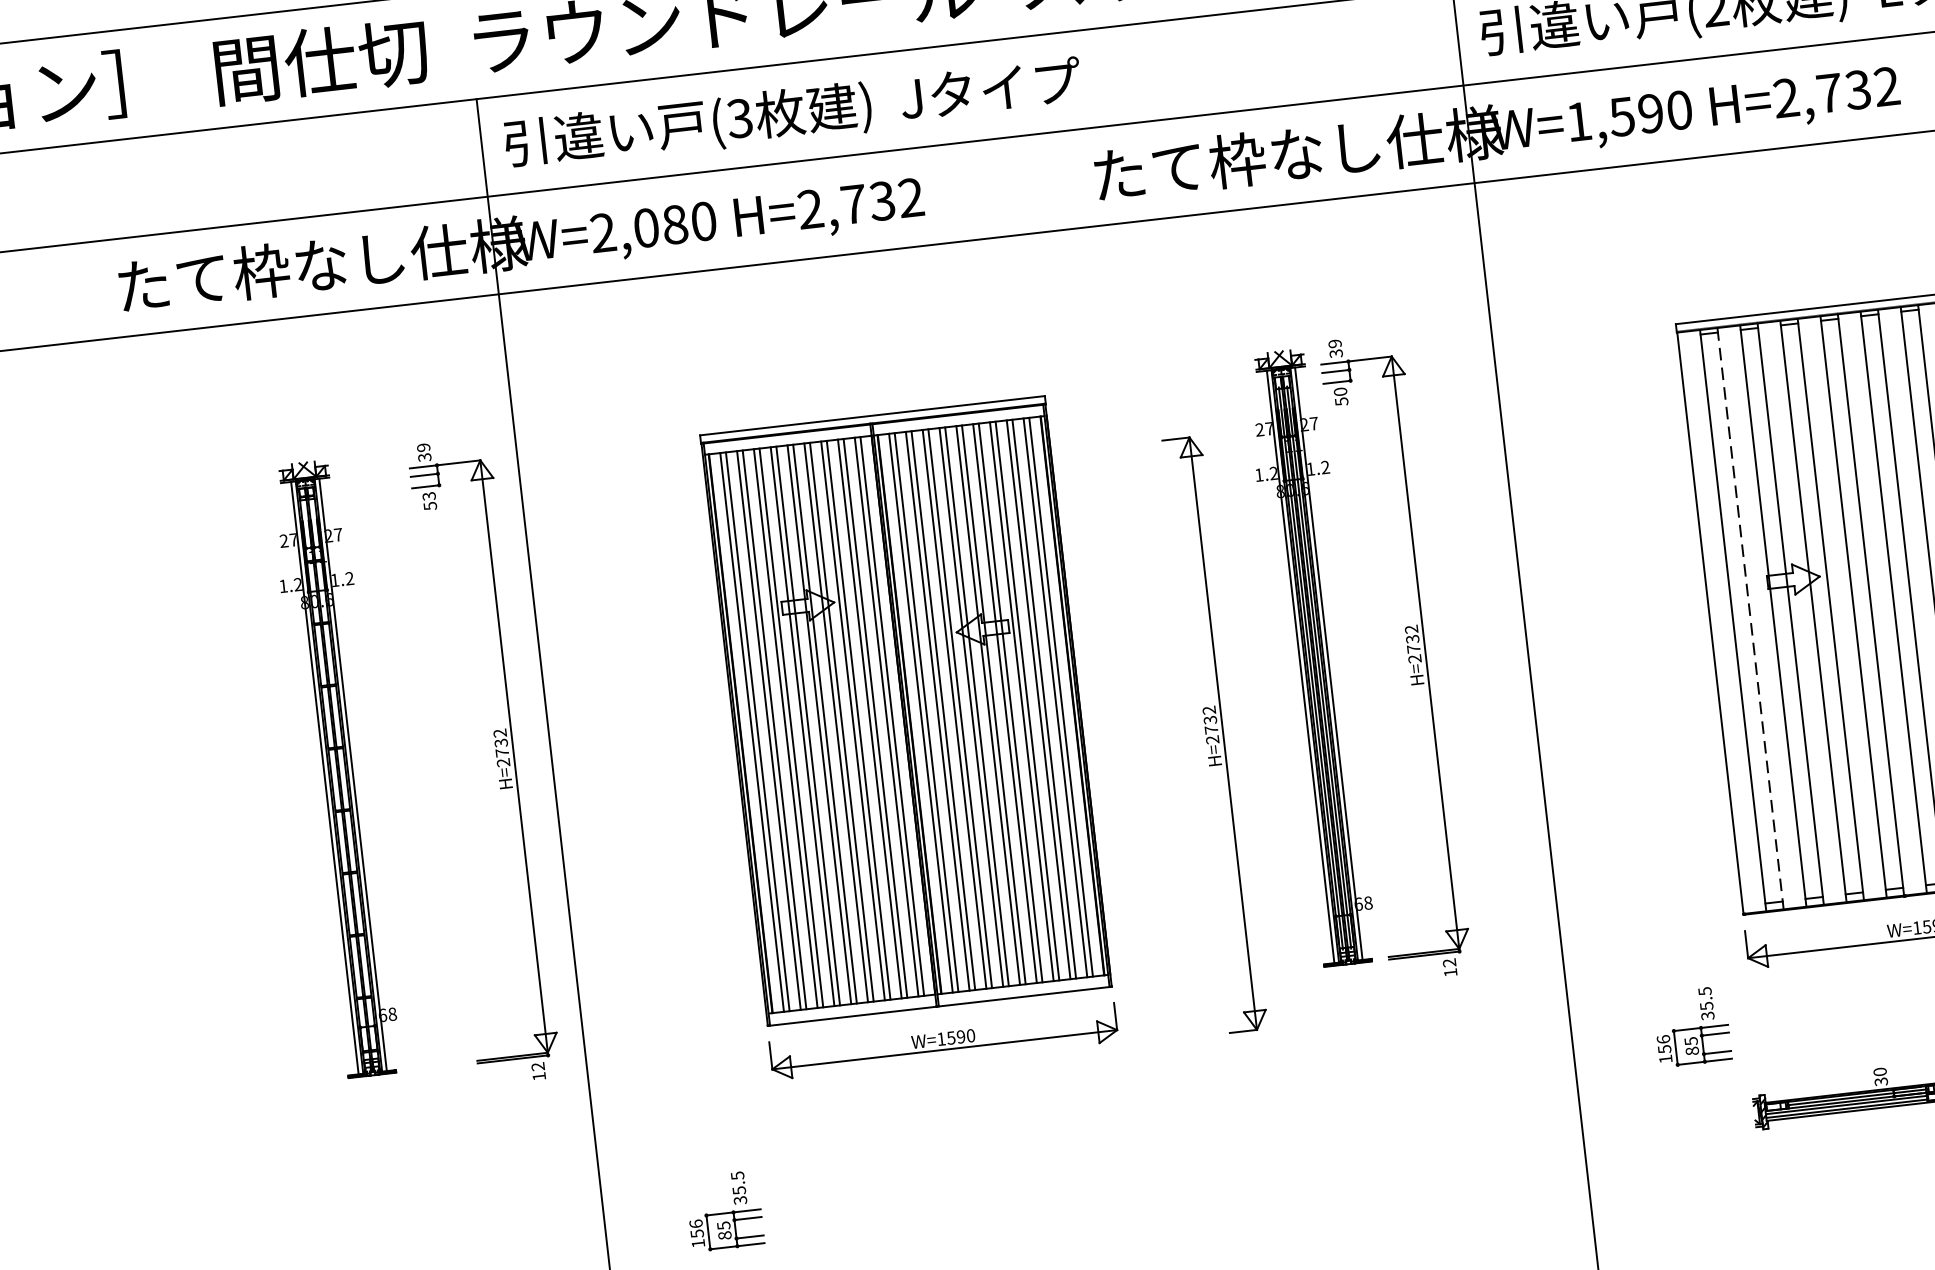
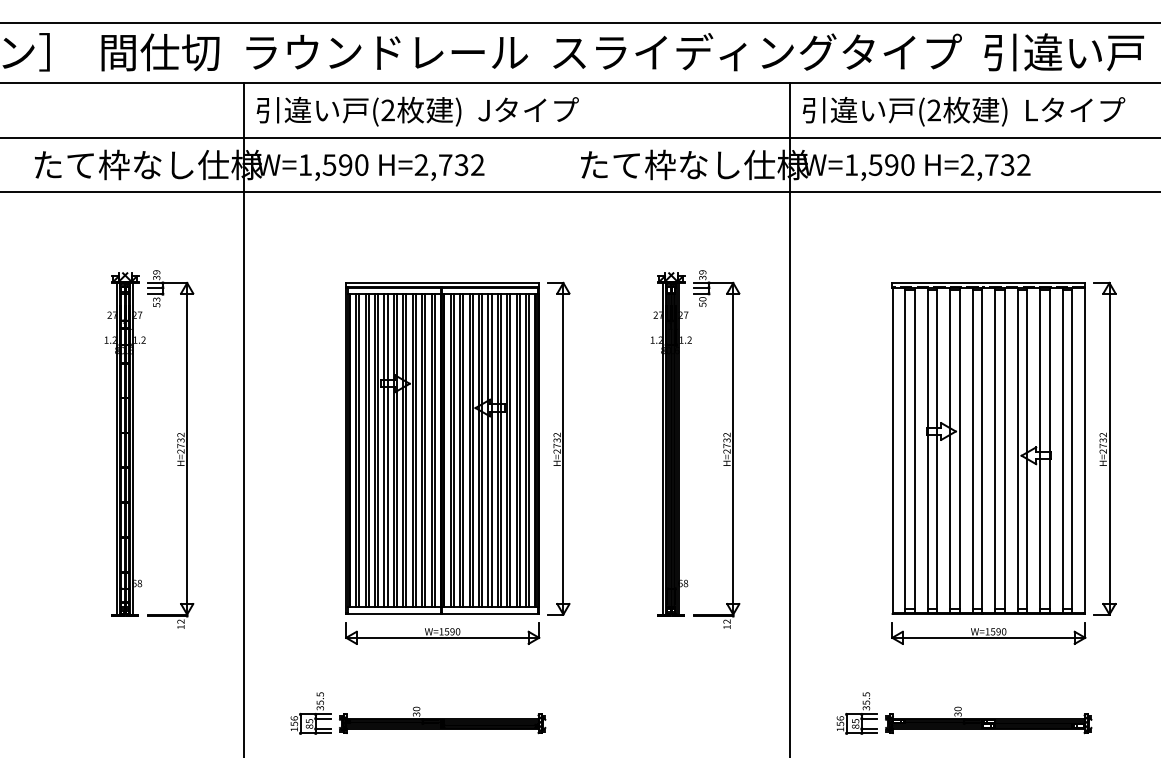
text: (738, 118) -> (387, 110), (3 -> (2
text: (639, 227) -> (325, 164), W=2,080 -> W=1,590
line: (1749, 618) -> (914, 450), dashed -> solid
part: (1214, 734) -> (558, 448), moved
part: (496, 758) -> (177, 448), moved
part: (1691, 1027) -> (856, 713), moved
part: (961, 1197) -> (442, 720), added

